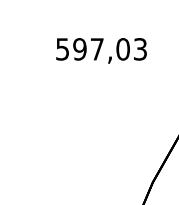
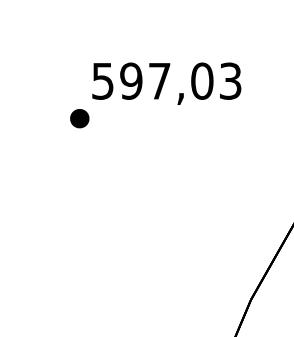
part: (48, 71) -> (79, 117), added

